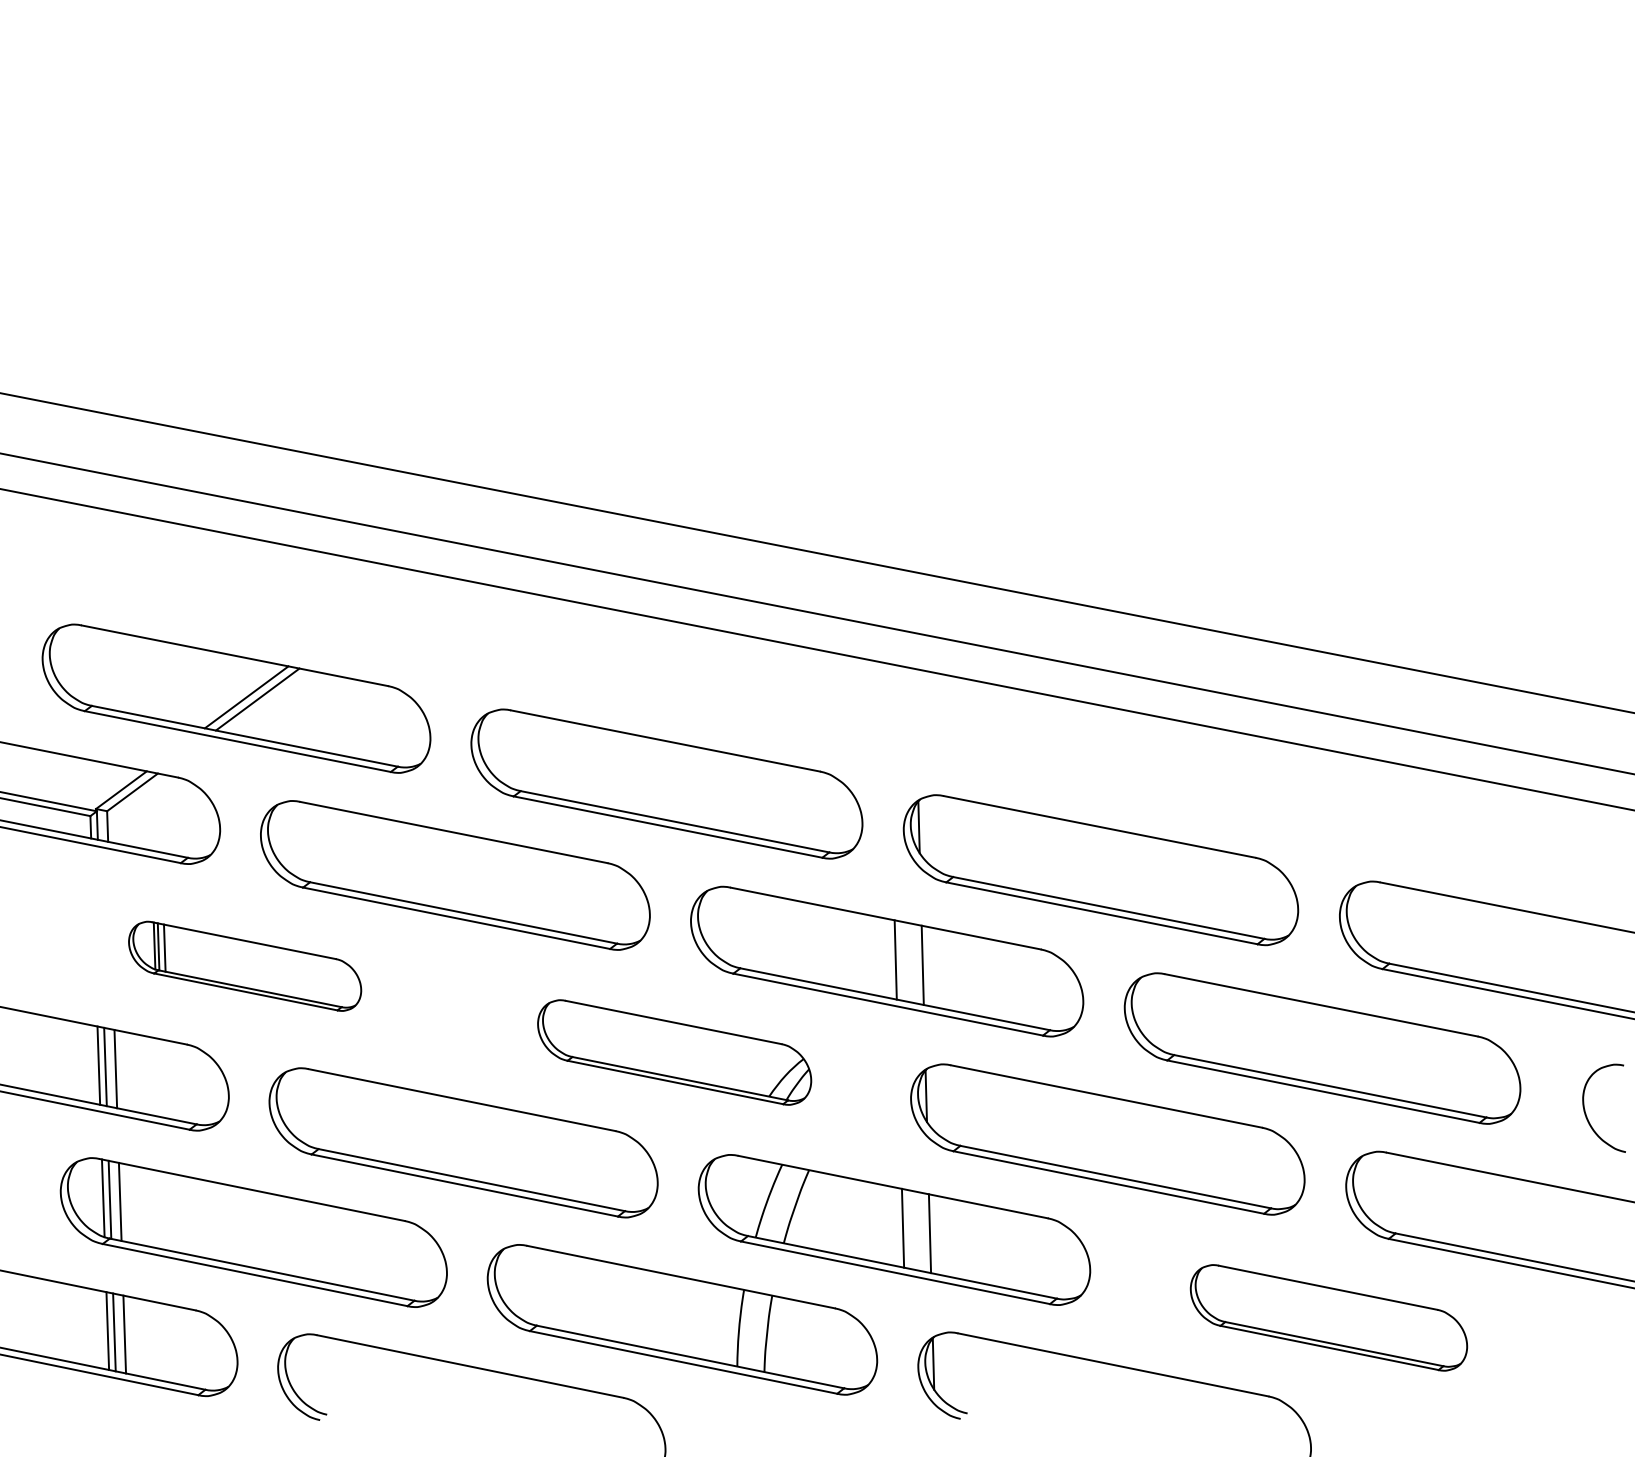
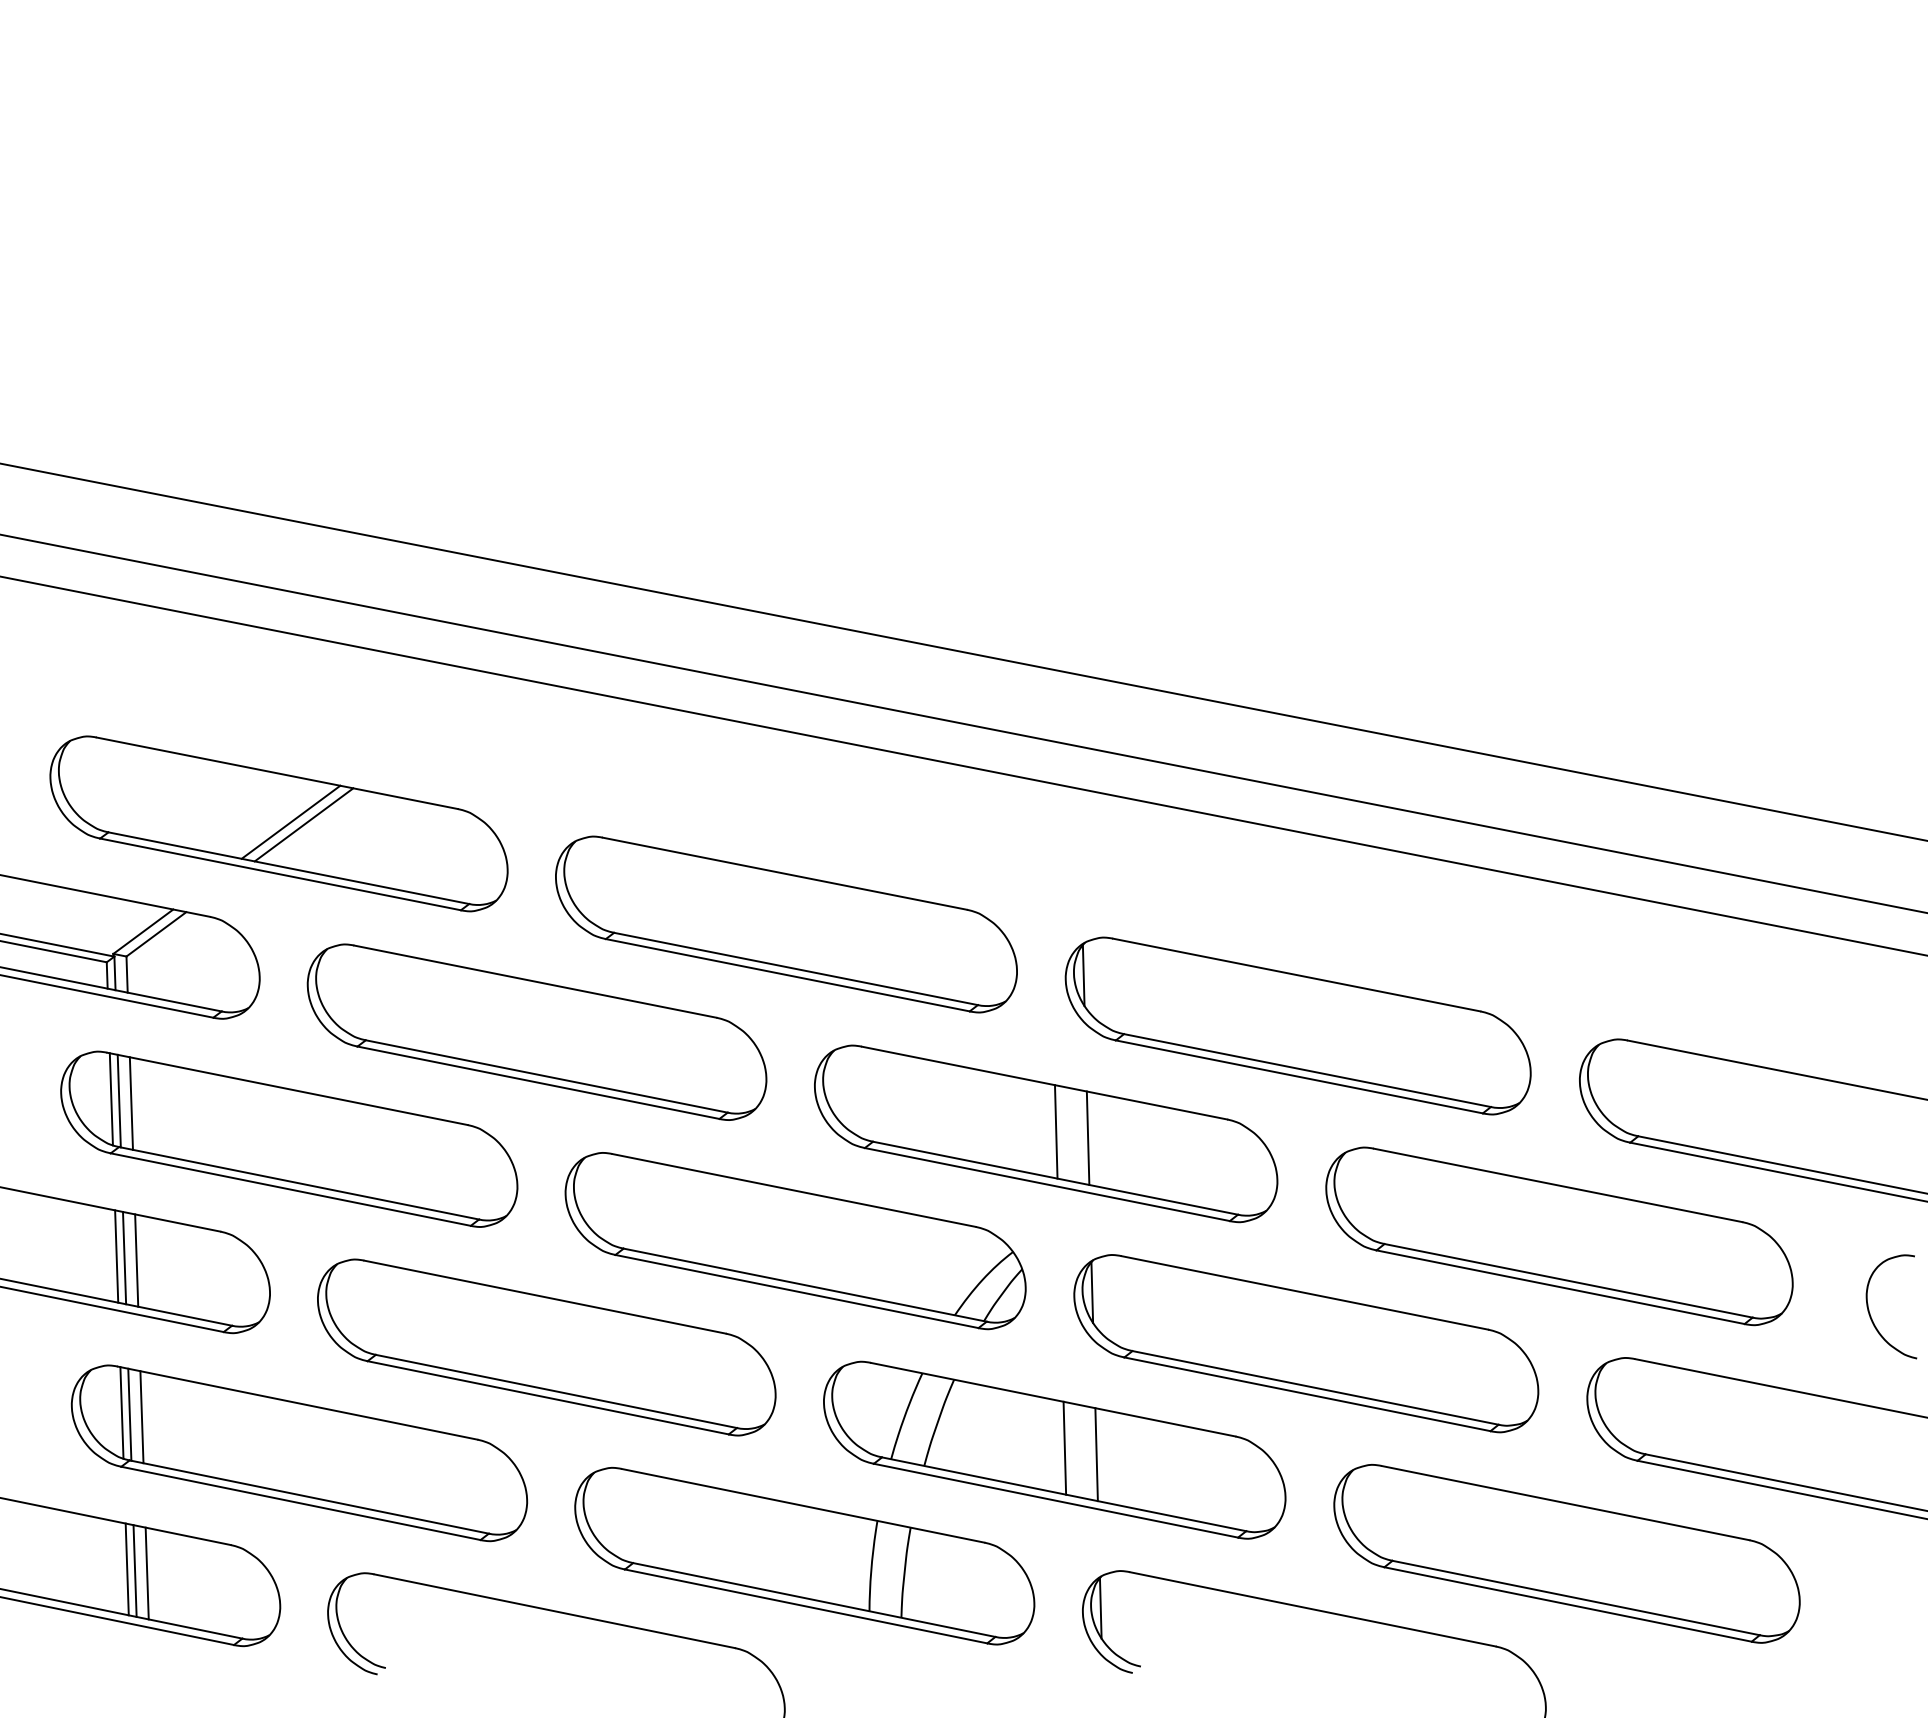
part: (244, 966) -> (288, 1139), size x1.67
part: (674, 1052) -> (795, 1240), size x1.43
part: (1328, 1317) -> (1566, 1553), size x1.43

